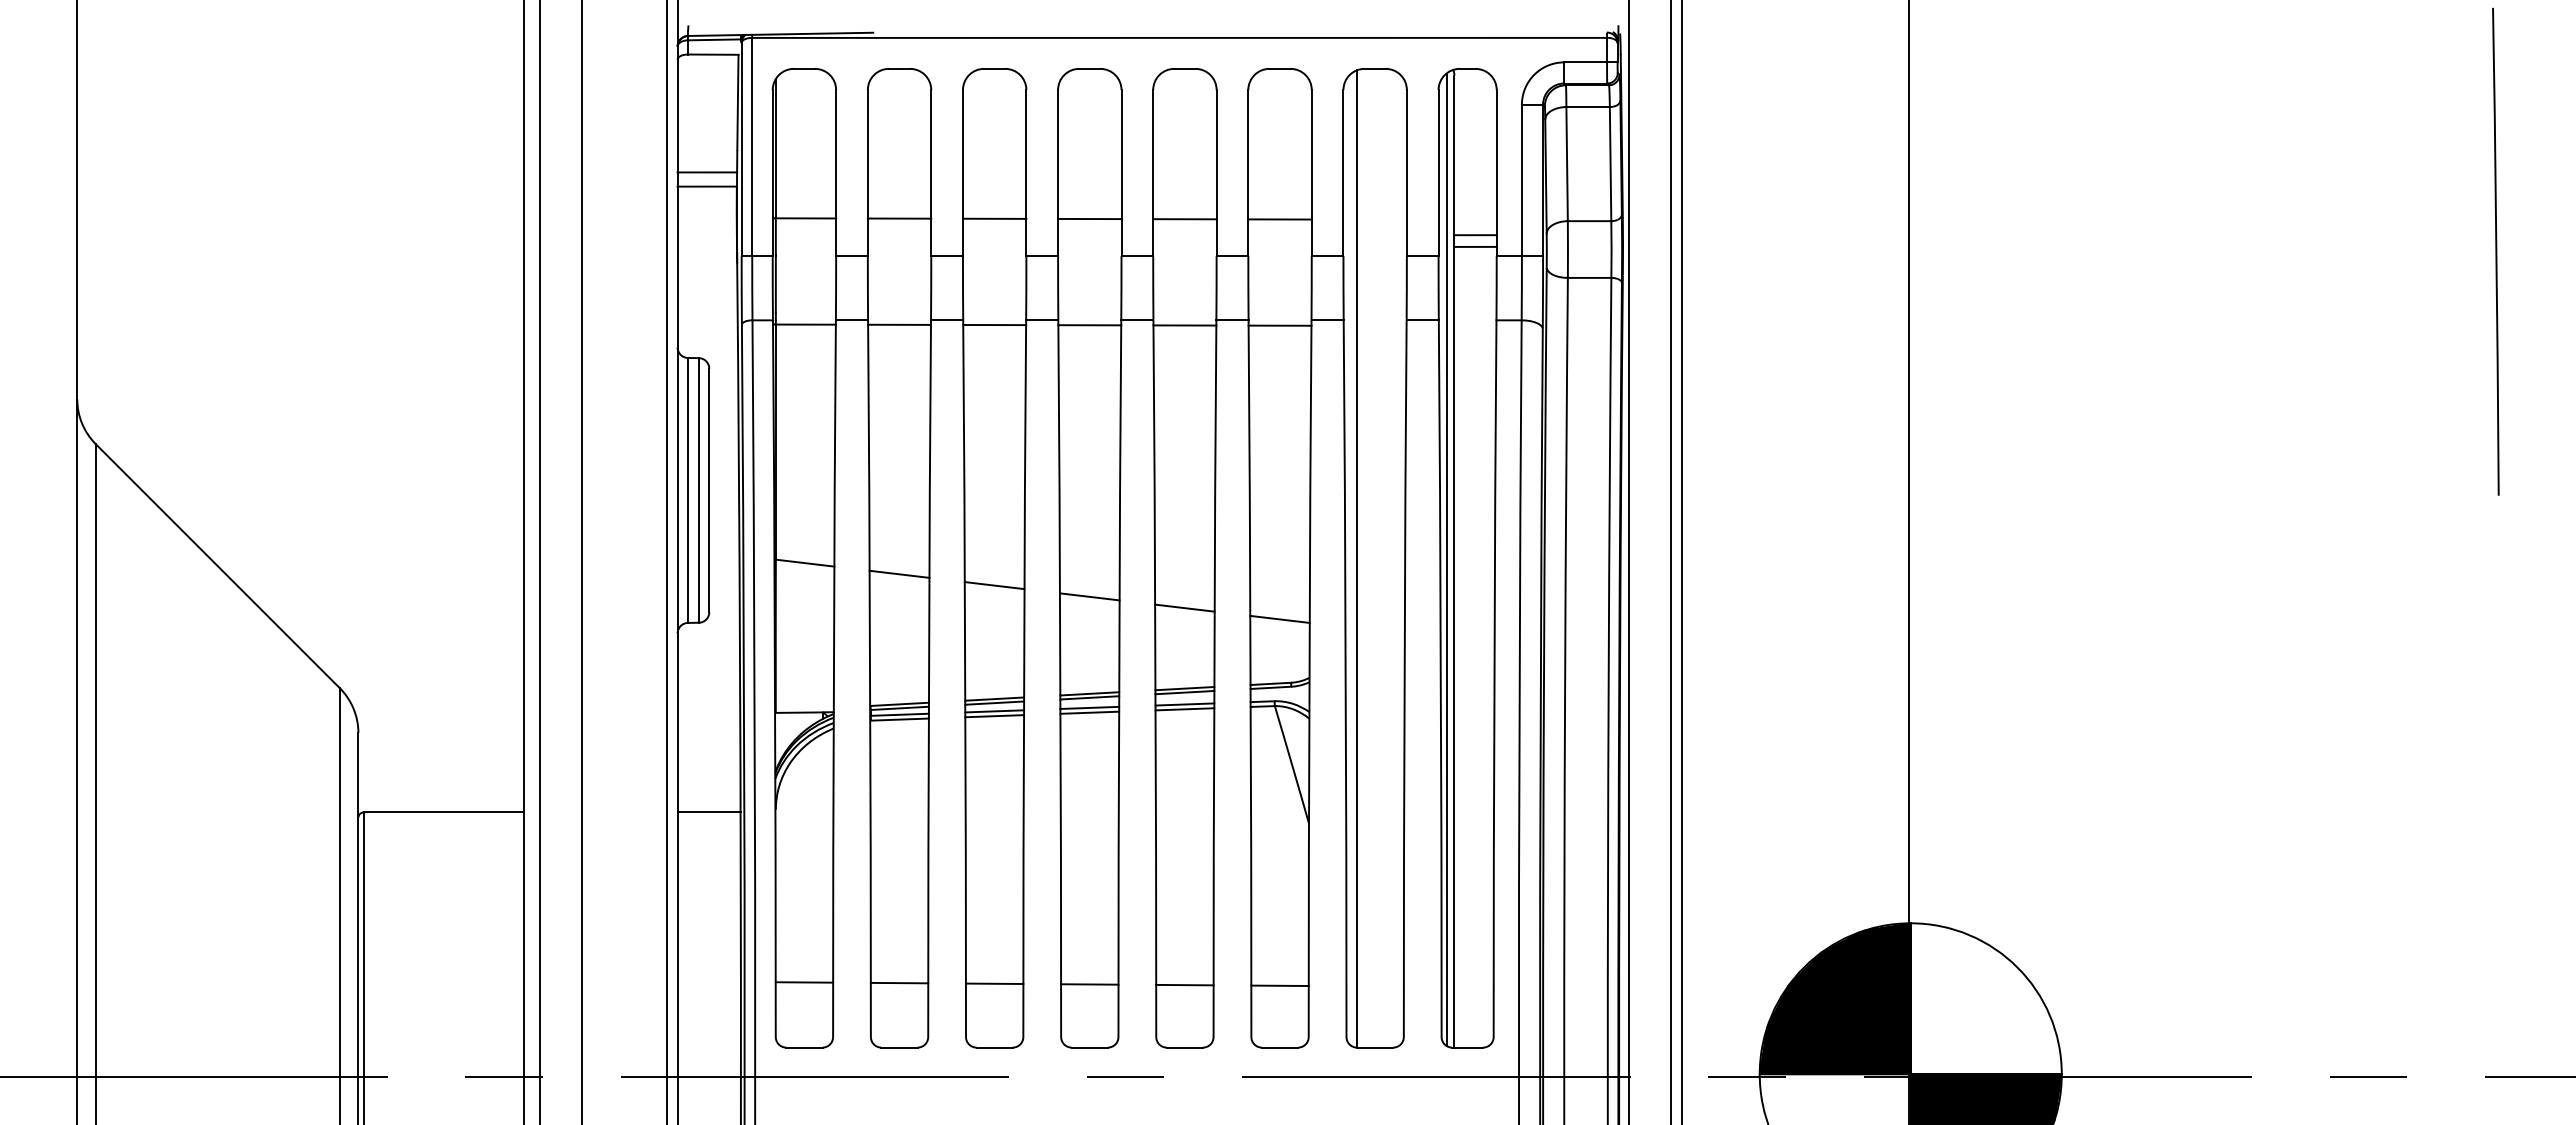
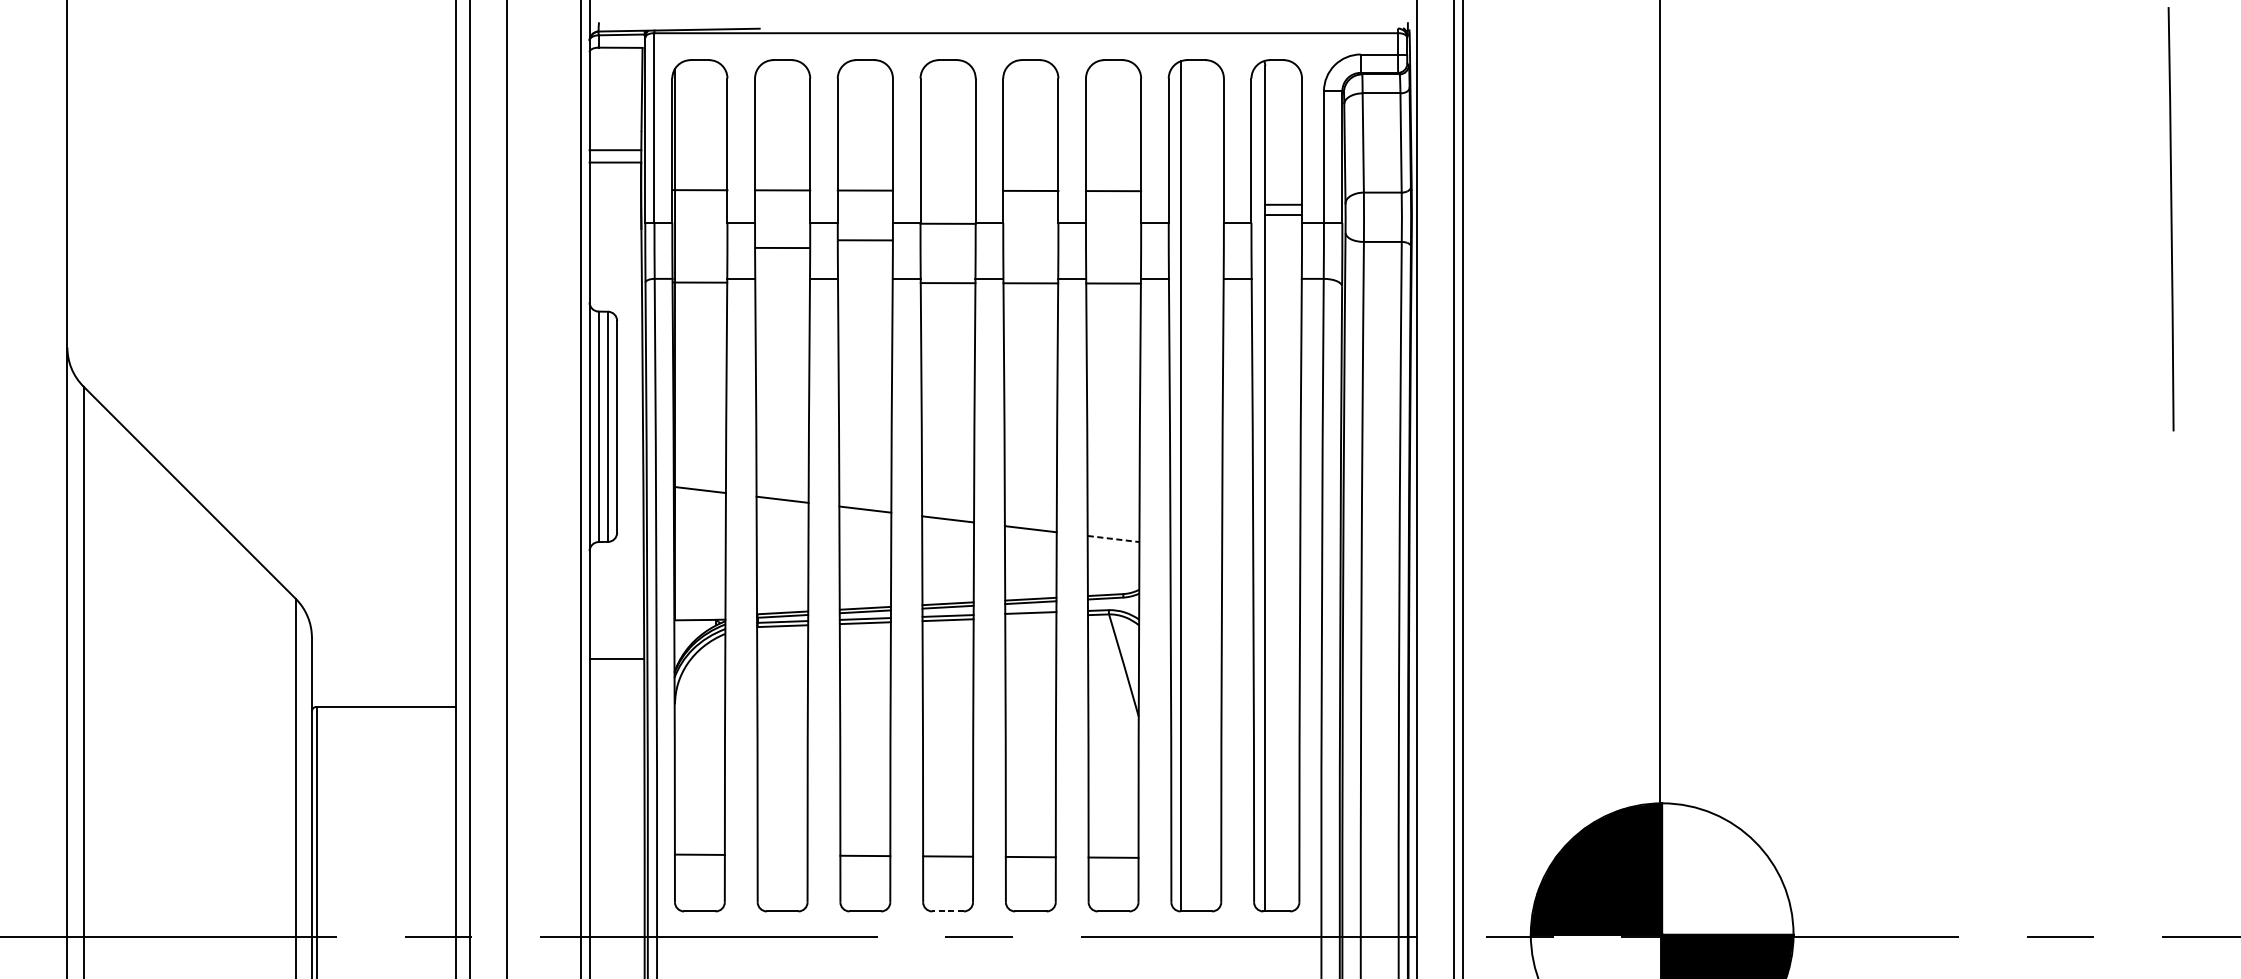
line: (1089, 218) -> (947, 223), moved
line: (899, 324) -> (782, 247), moved
line: (994, 324) -> (865, 239), moved
line: (1446, 559) -> (1258, 486), removed
line: (1280, 619) -> (1113, 539), solid -> dashed
line: (1184, 709) -> (1030, 617), removed
line: (708, 812) -> (616, 659), moved
line: (899, 982) -> (782, 854), removed
line: (1089, 1047) -> (947, 911), solid -> dashed

